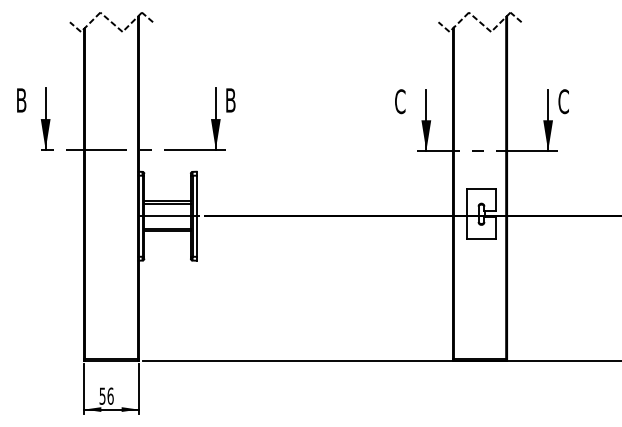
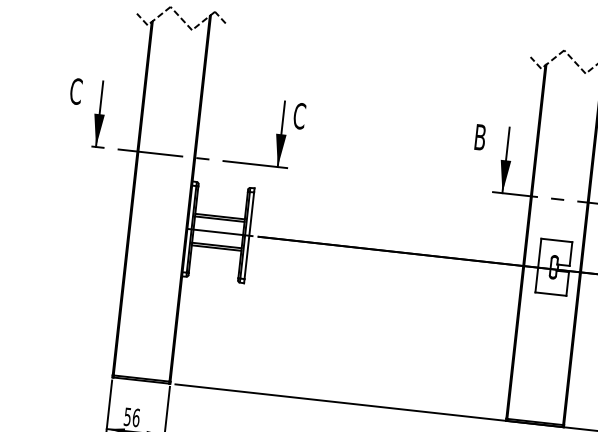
text: (21, 100) -> (75, 91), B -> C
text: (230, 100) -> (299, 116), B -> C
text: (400, 101) -> (480, 137), C -> B

